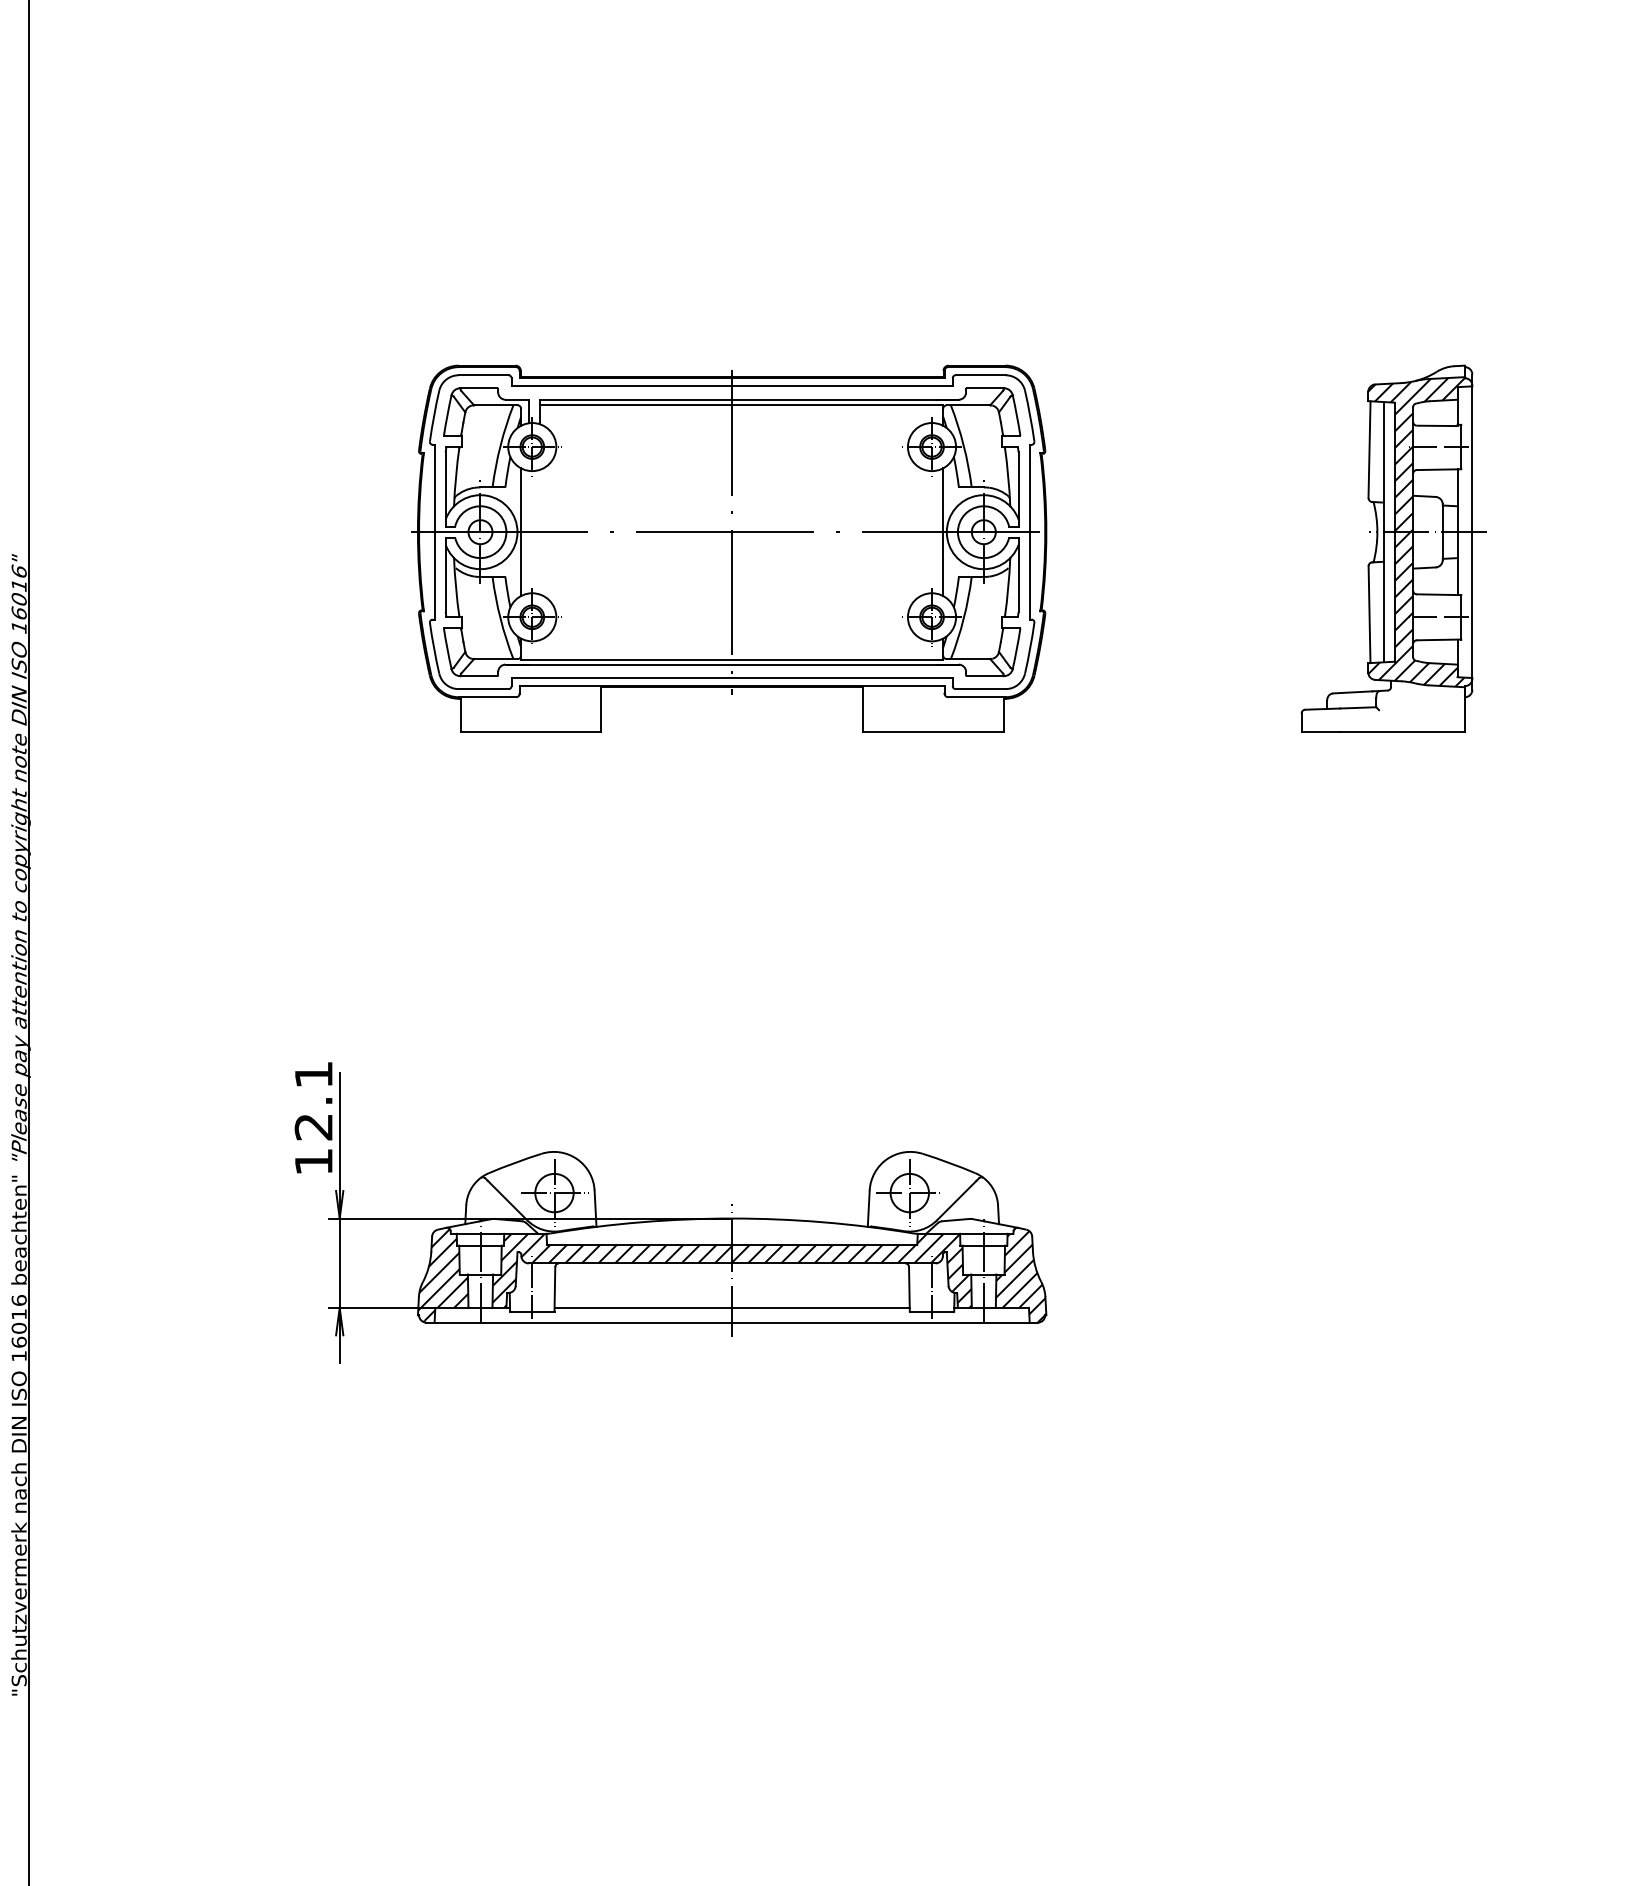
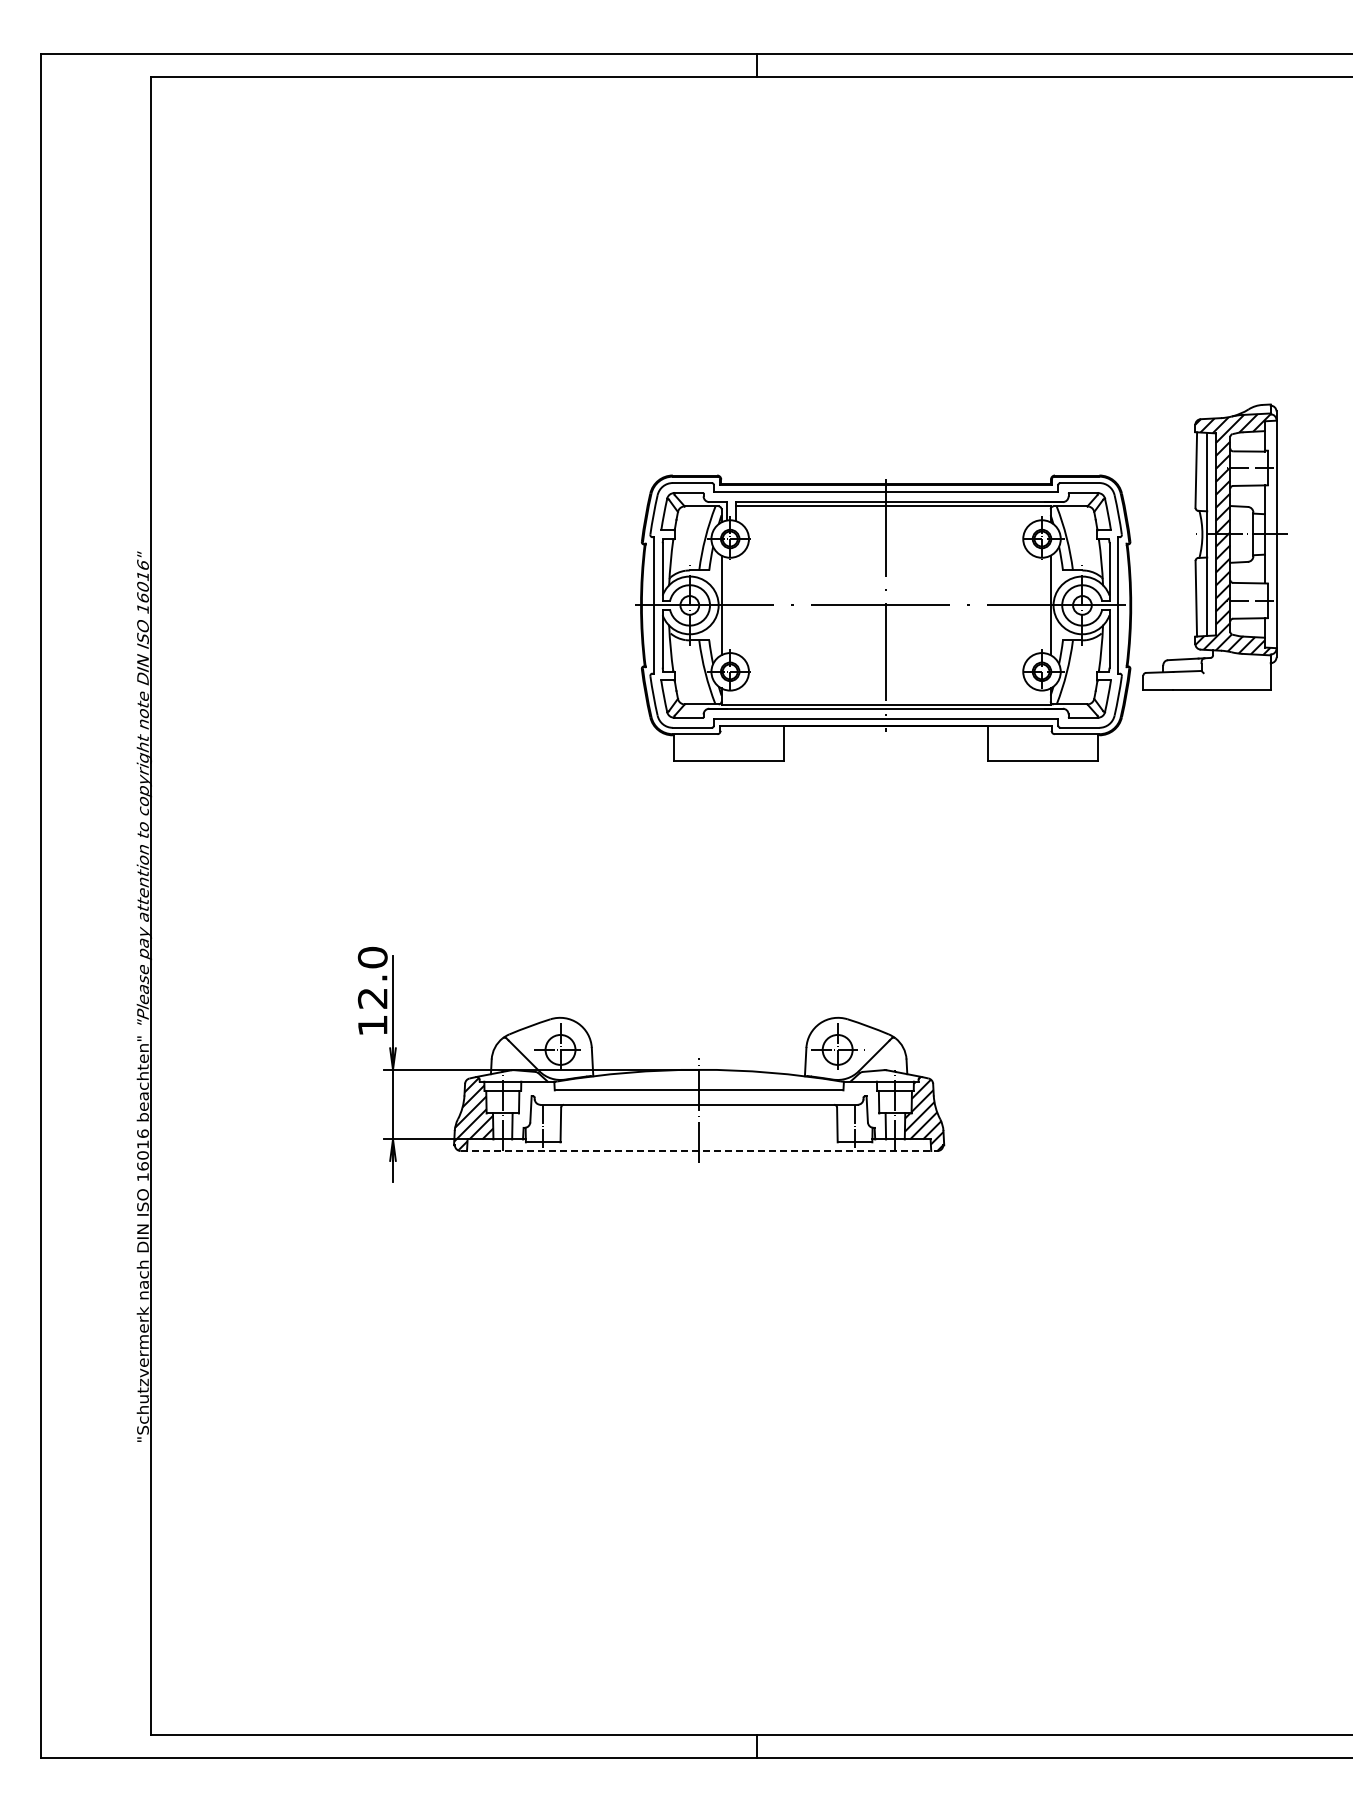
part: (728, 547) -> (883, 617), moved
text: (313, 1074) -> (372, 957), 12.1 -> 12.0
hatch: (732, 1270) -> (699, 1110), removed
line: (731, 1307) -> (698, 1139), removed
line: (732, 1323) -> (699, 1151), solid -> dashed

